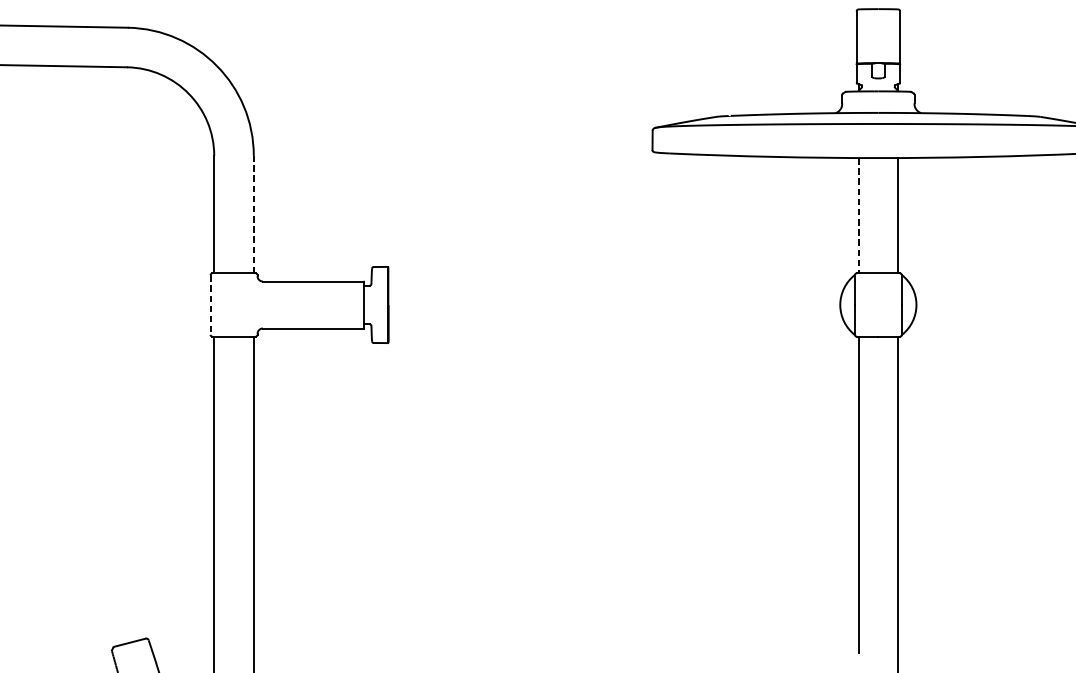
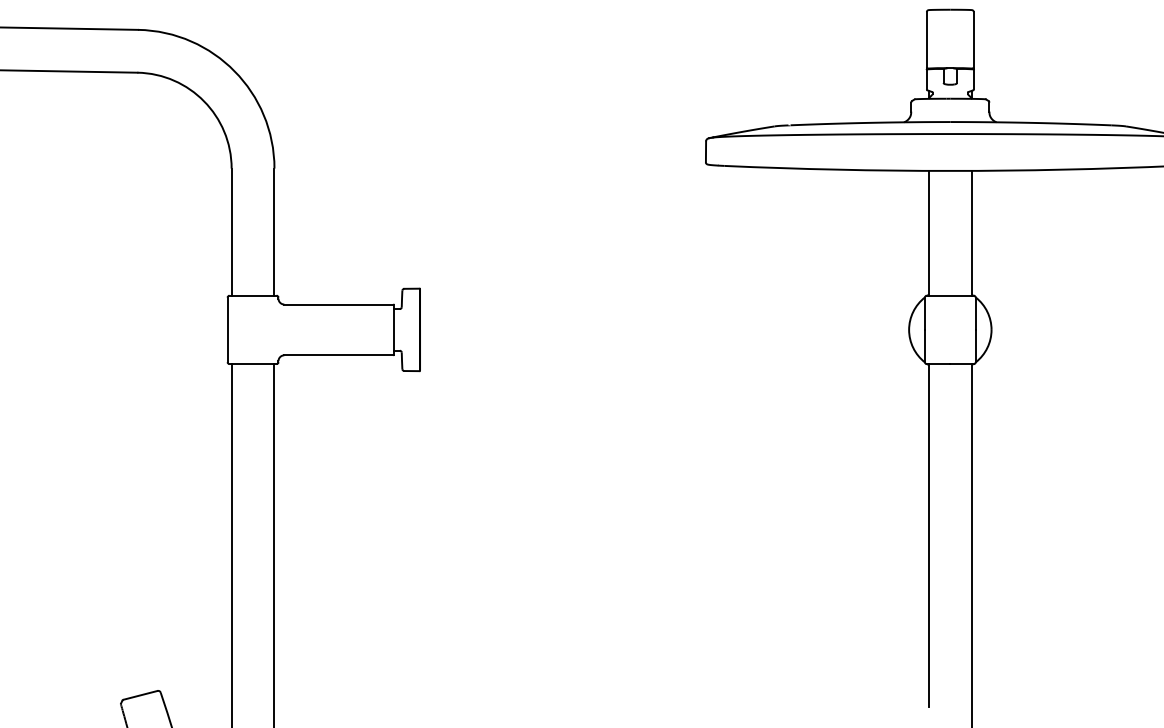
line: (253, 214) -> (274, 232), dashed -> solid
line: (858, 215) -> (928, 233), dashed -> solid
line: (210, 305) -> (227, 330), dashed -> solid

